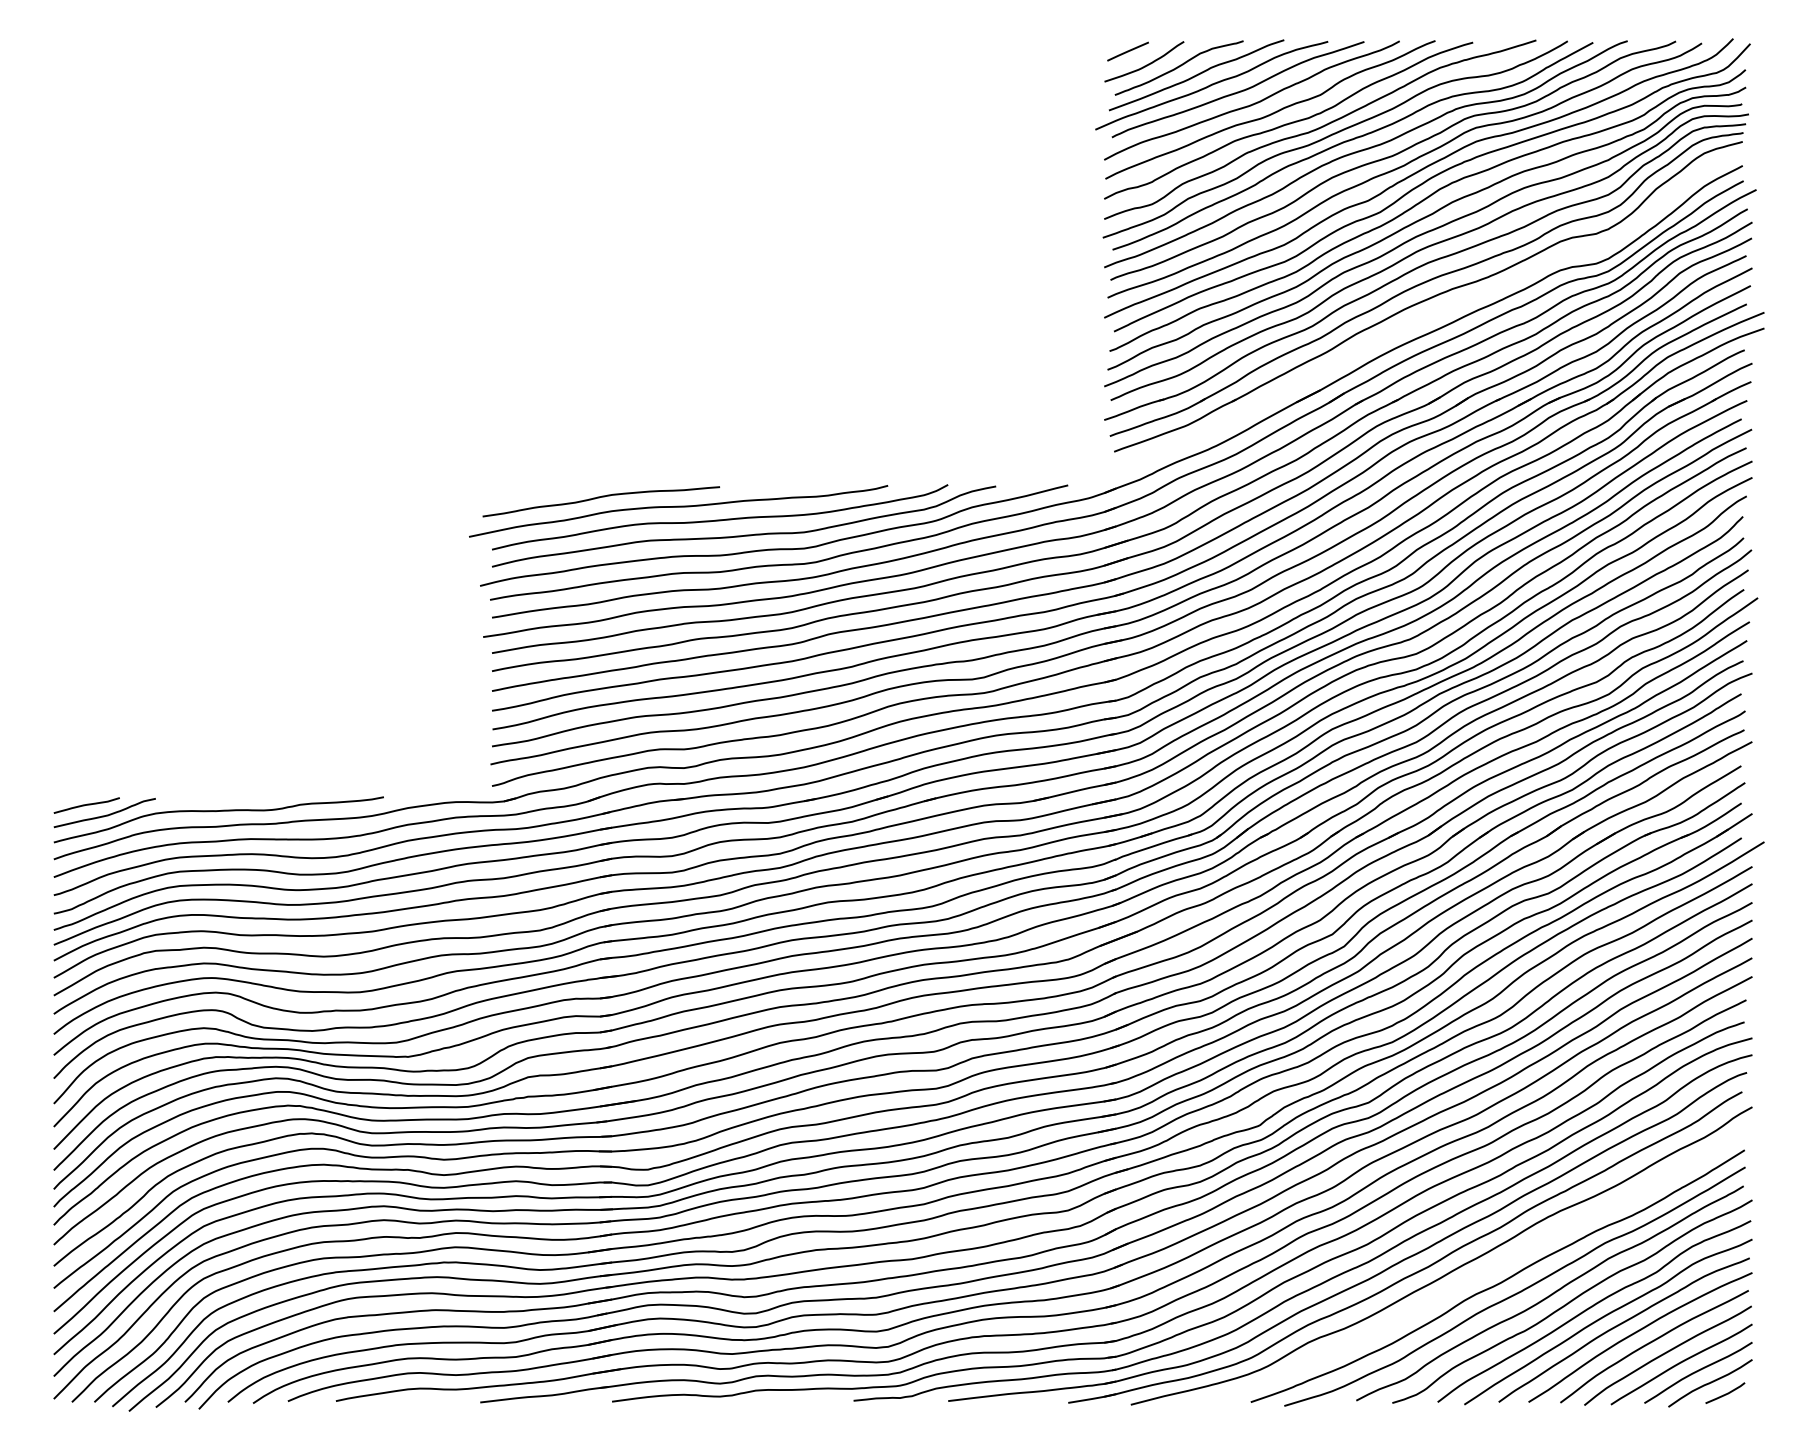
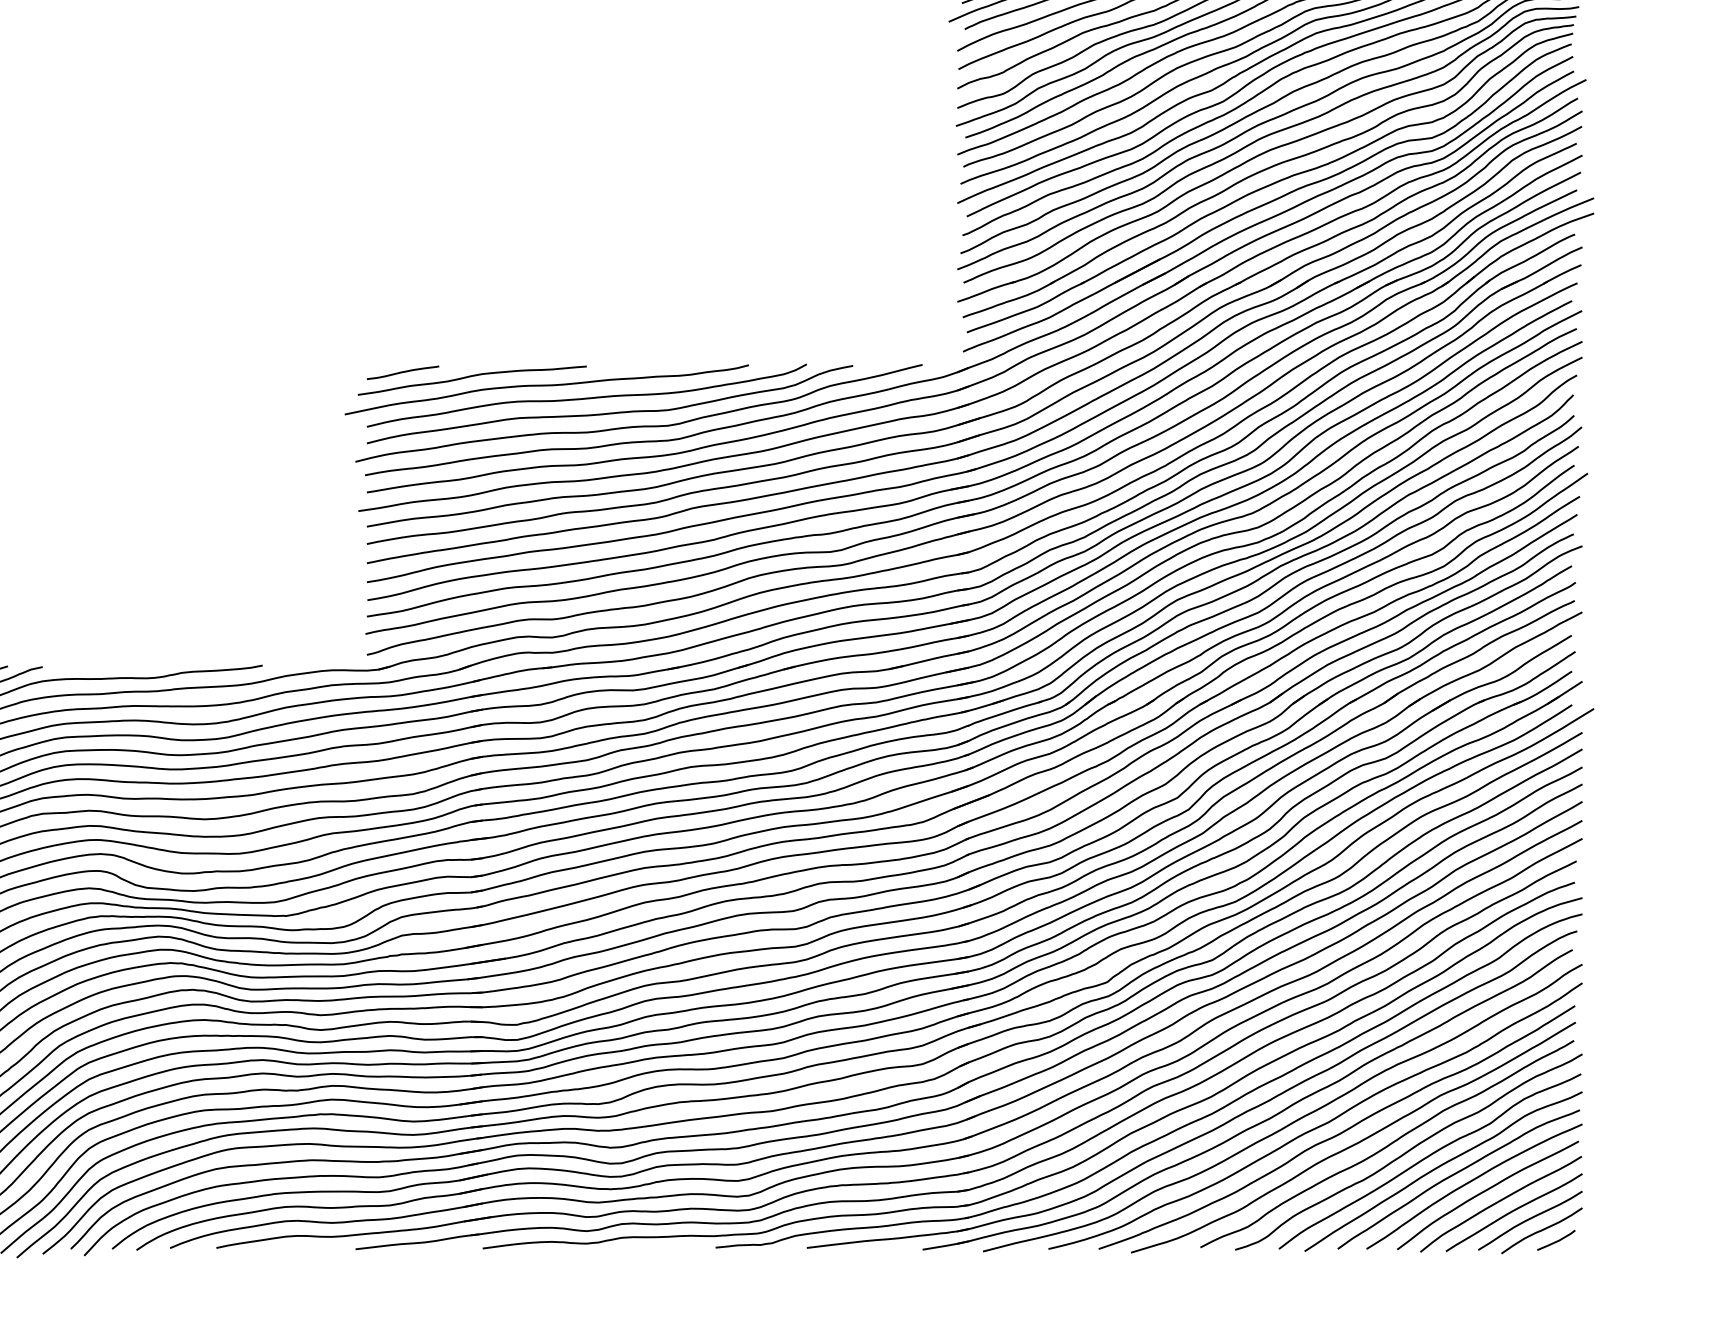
part: (1425, 312) -> (1267, 198), added
curve: (529, 493) -> (403, 372), added
curve: (1480, 1273) -> (1320, 1124), added

